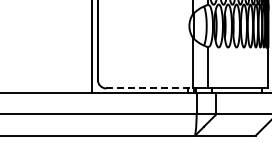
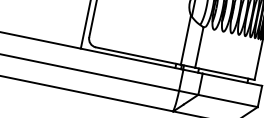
line: (150, 88) -> (139, 56), dashed -> solid

